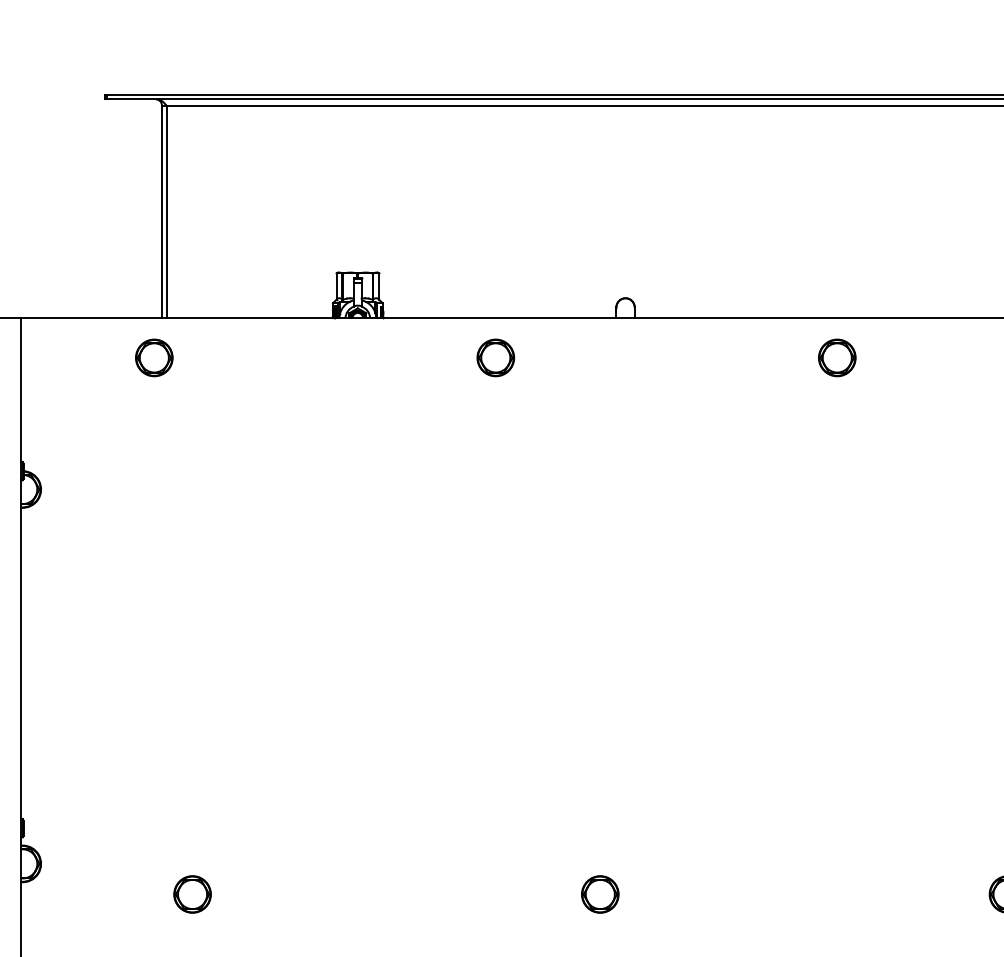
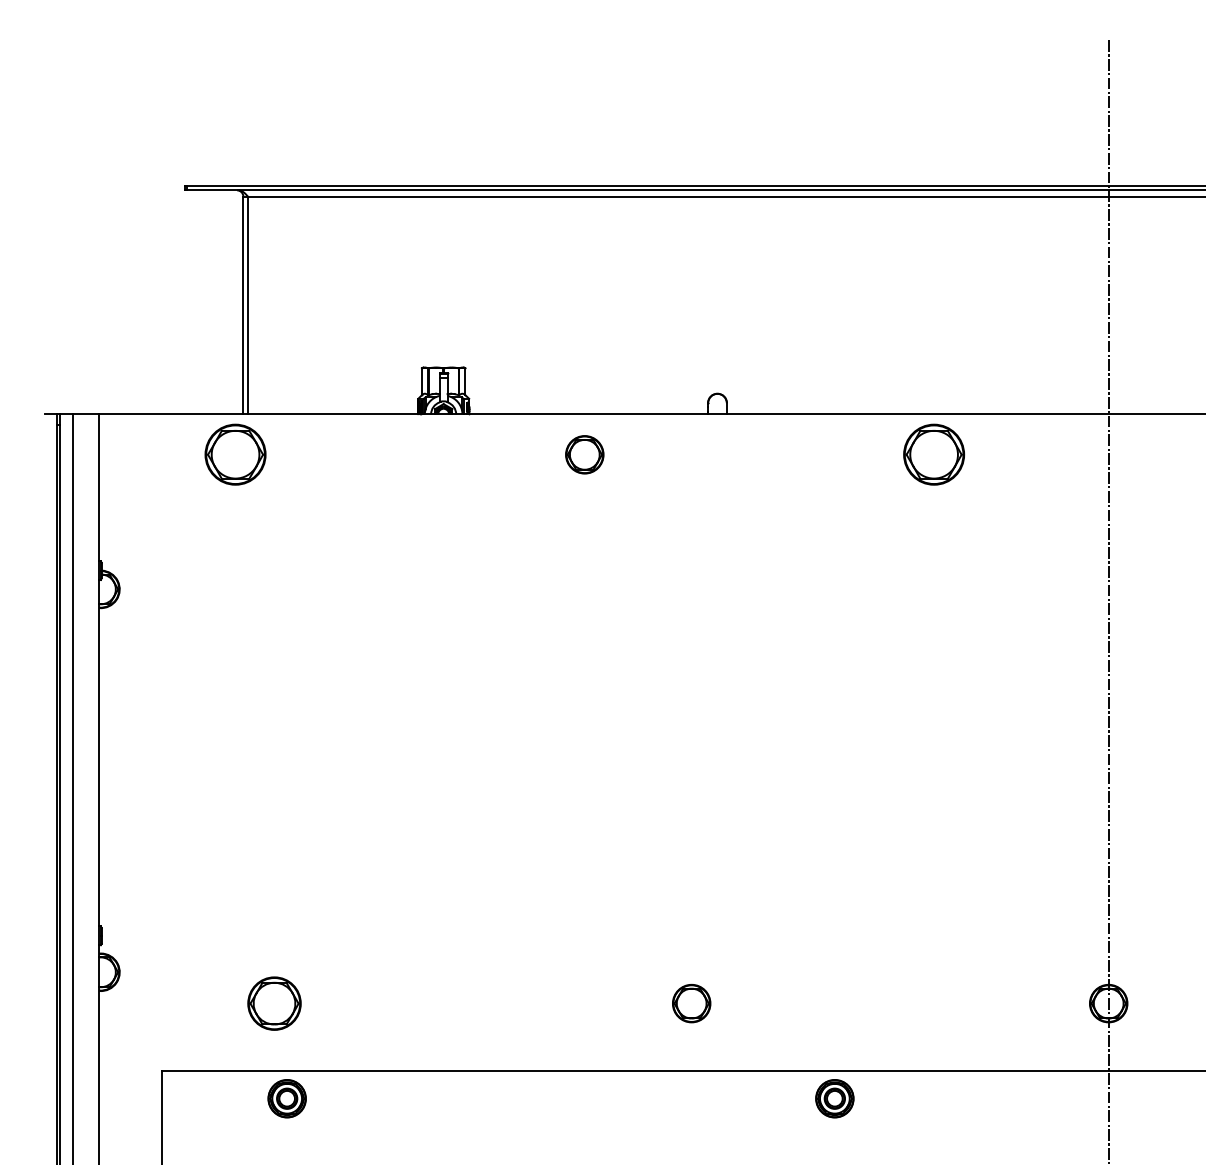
part: (154, 357) -> (235, 454), size x1.6
part: (836, 357) -> (933, 454), size x1.6
part: (192, 894) -> (274, 1003), size x1.4

